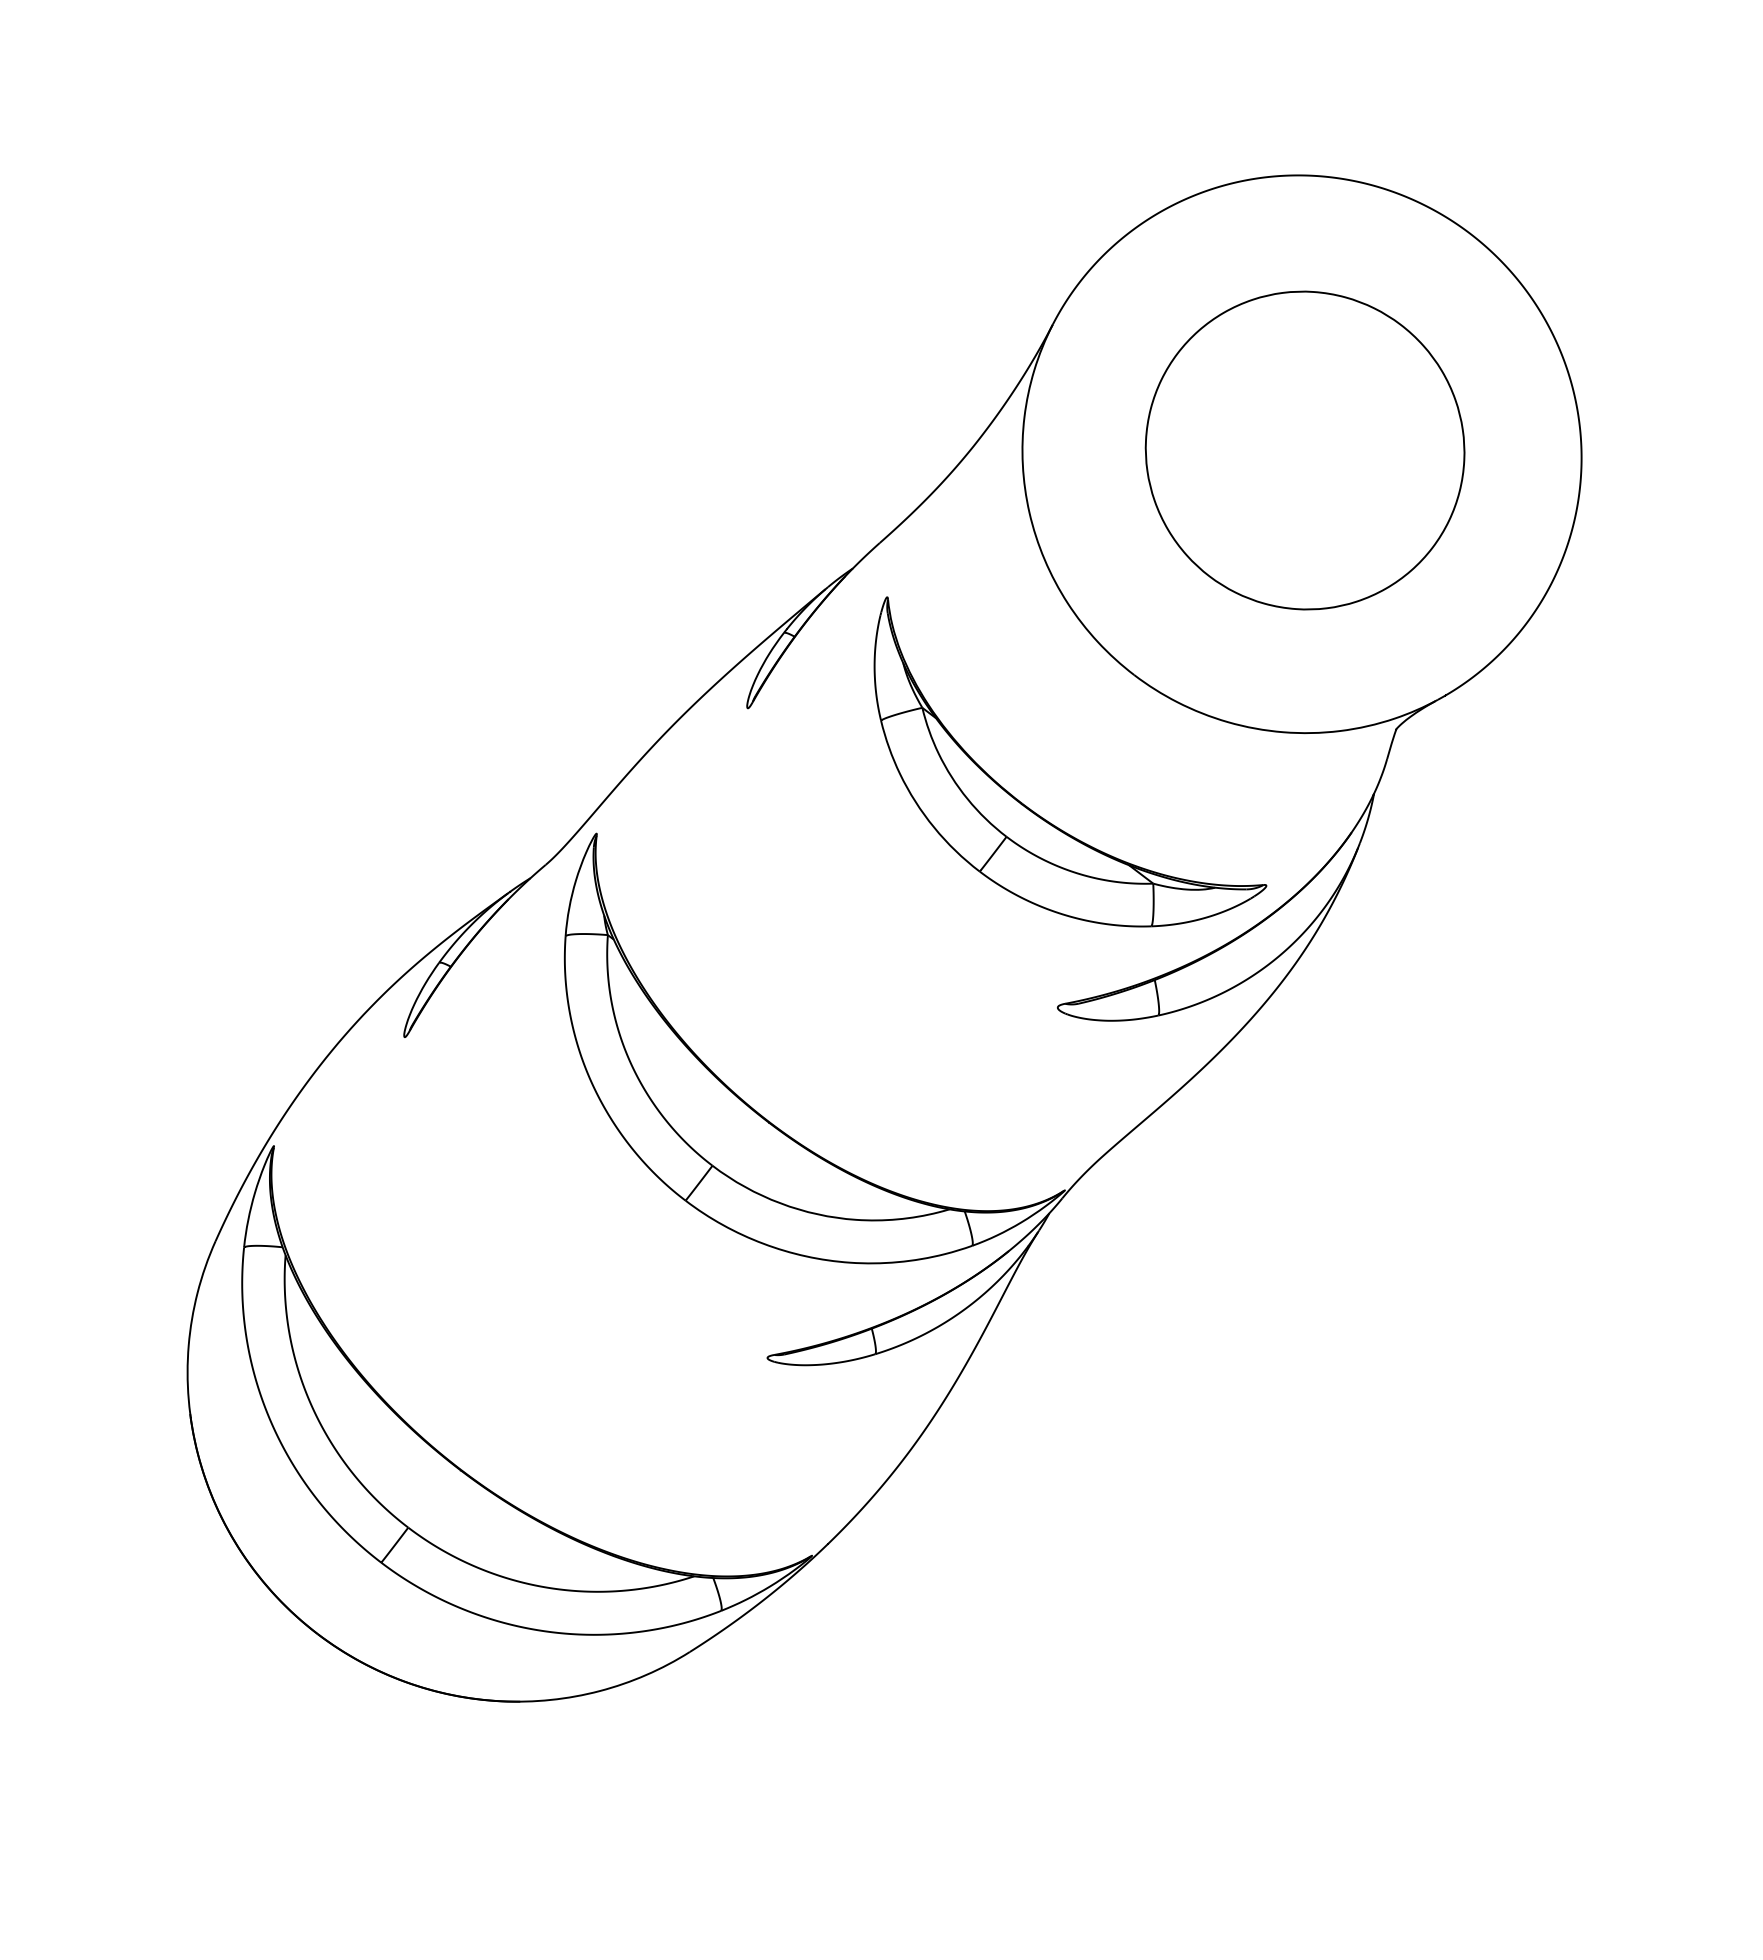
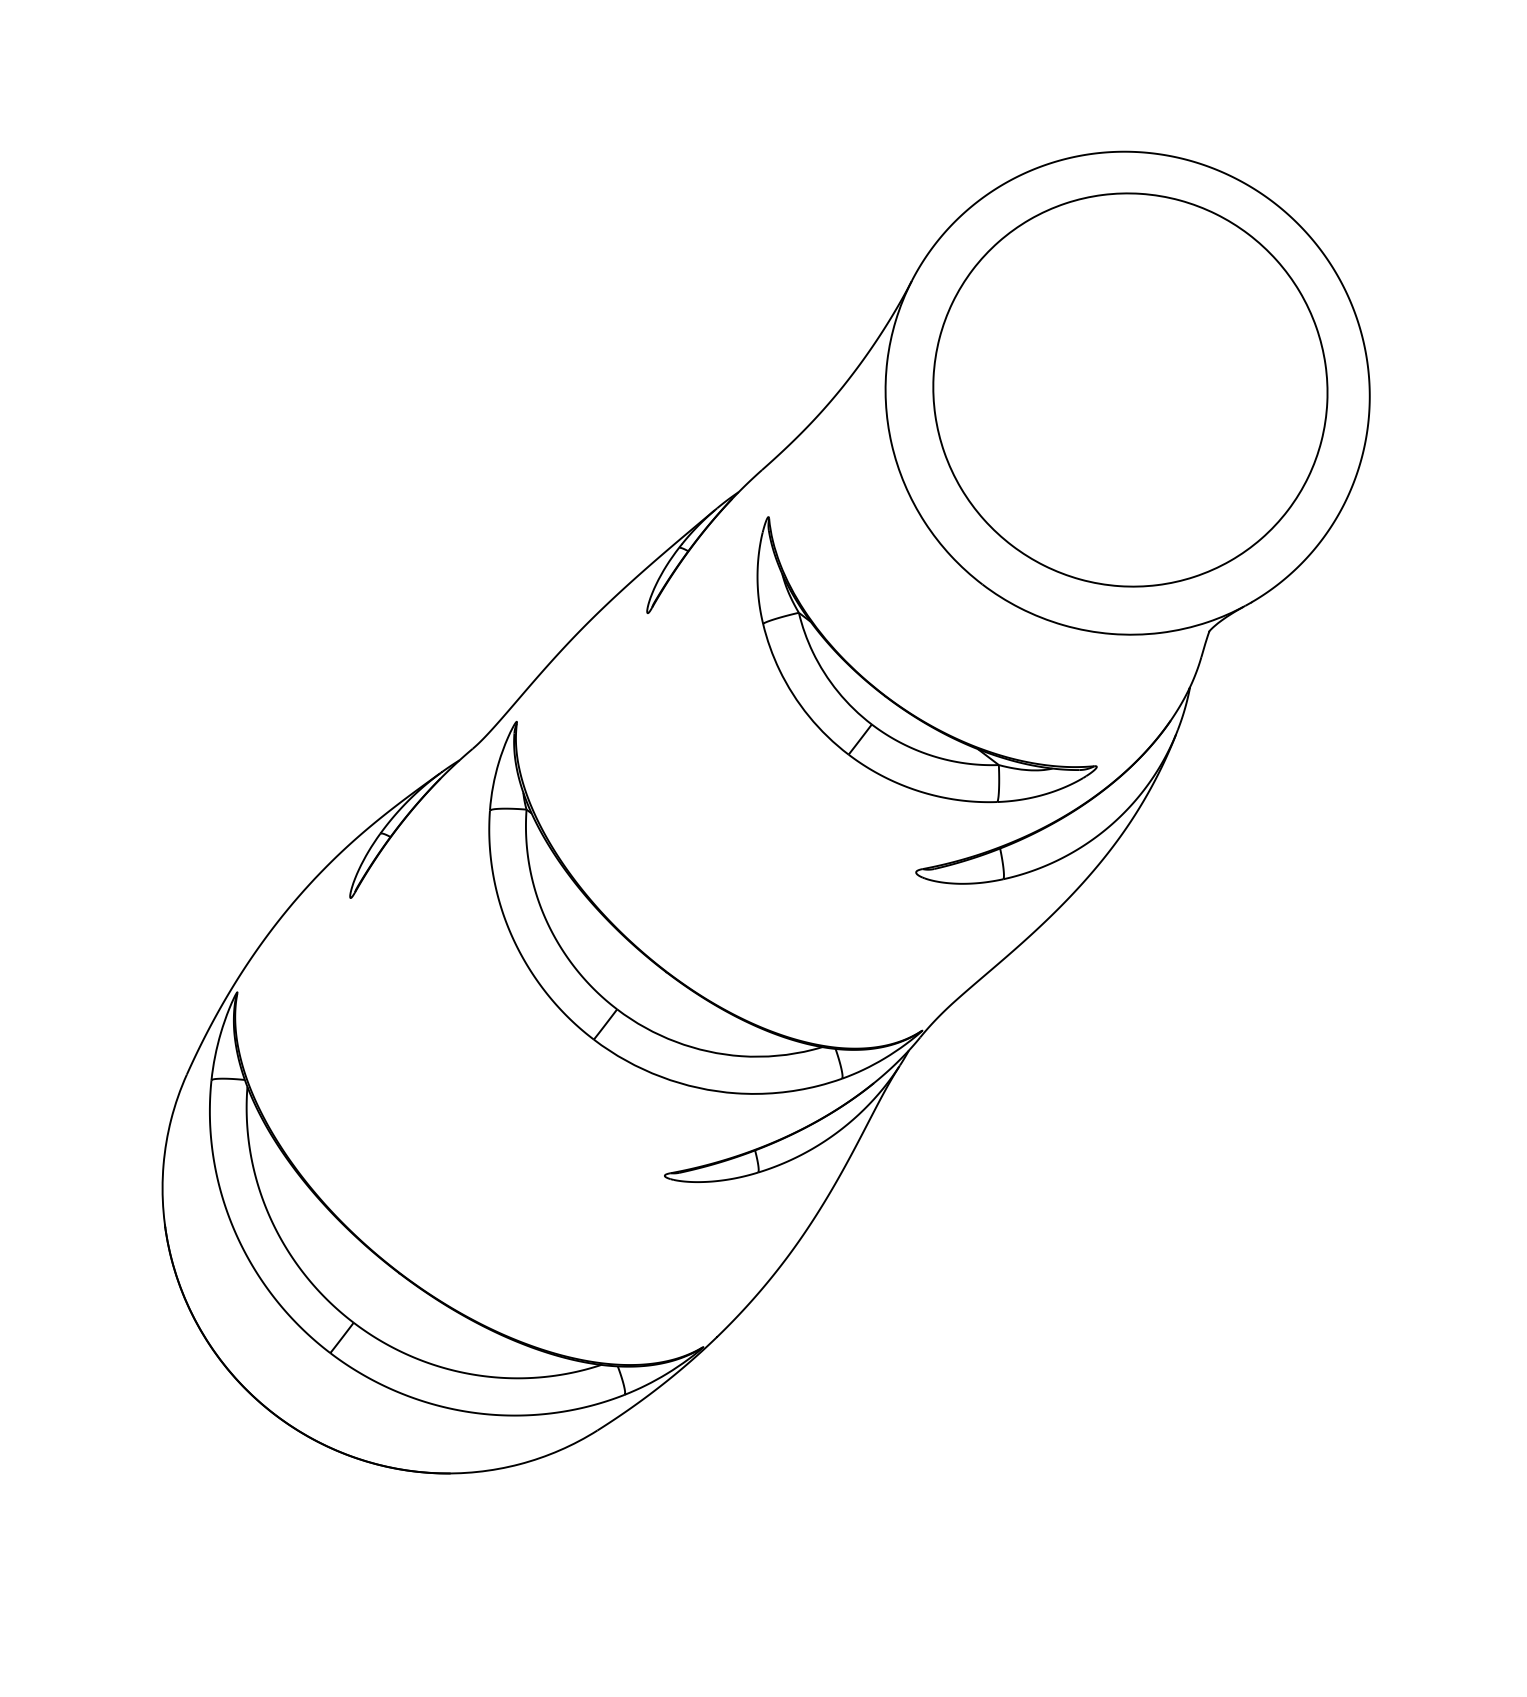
part: (1304, 450) -> (1129, 389), size x1.43

